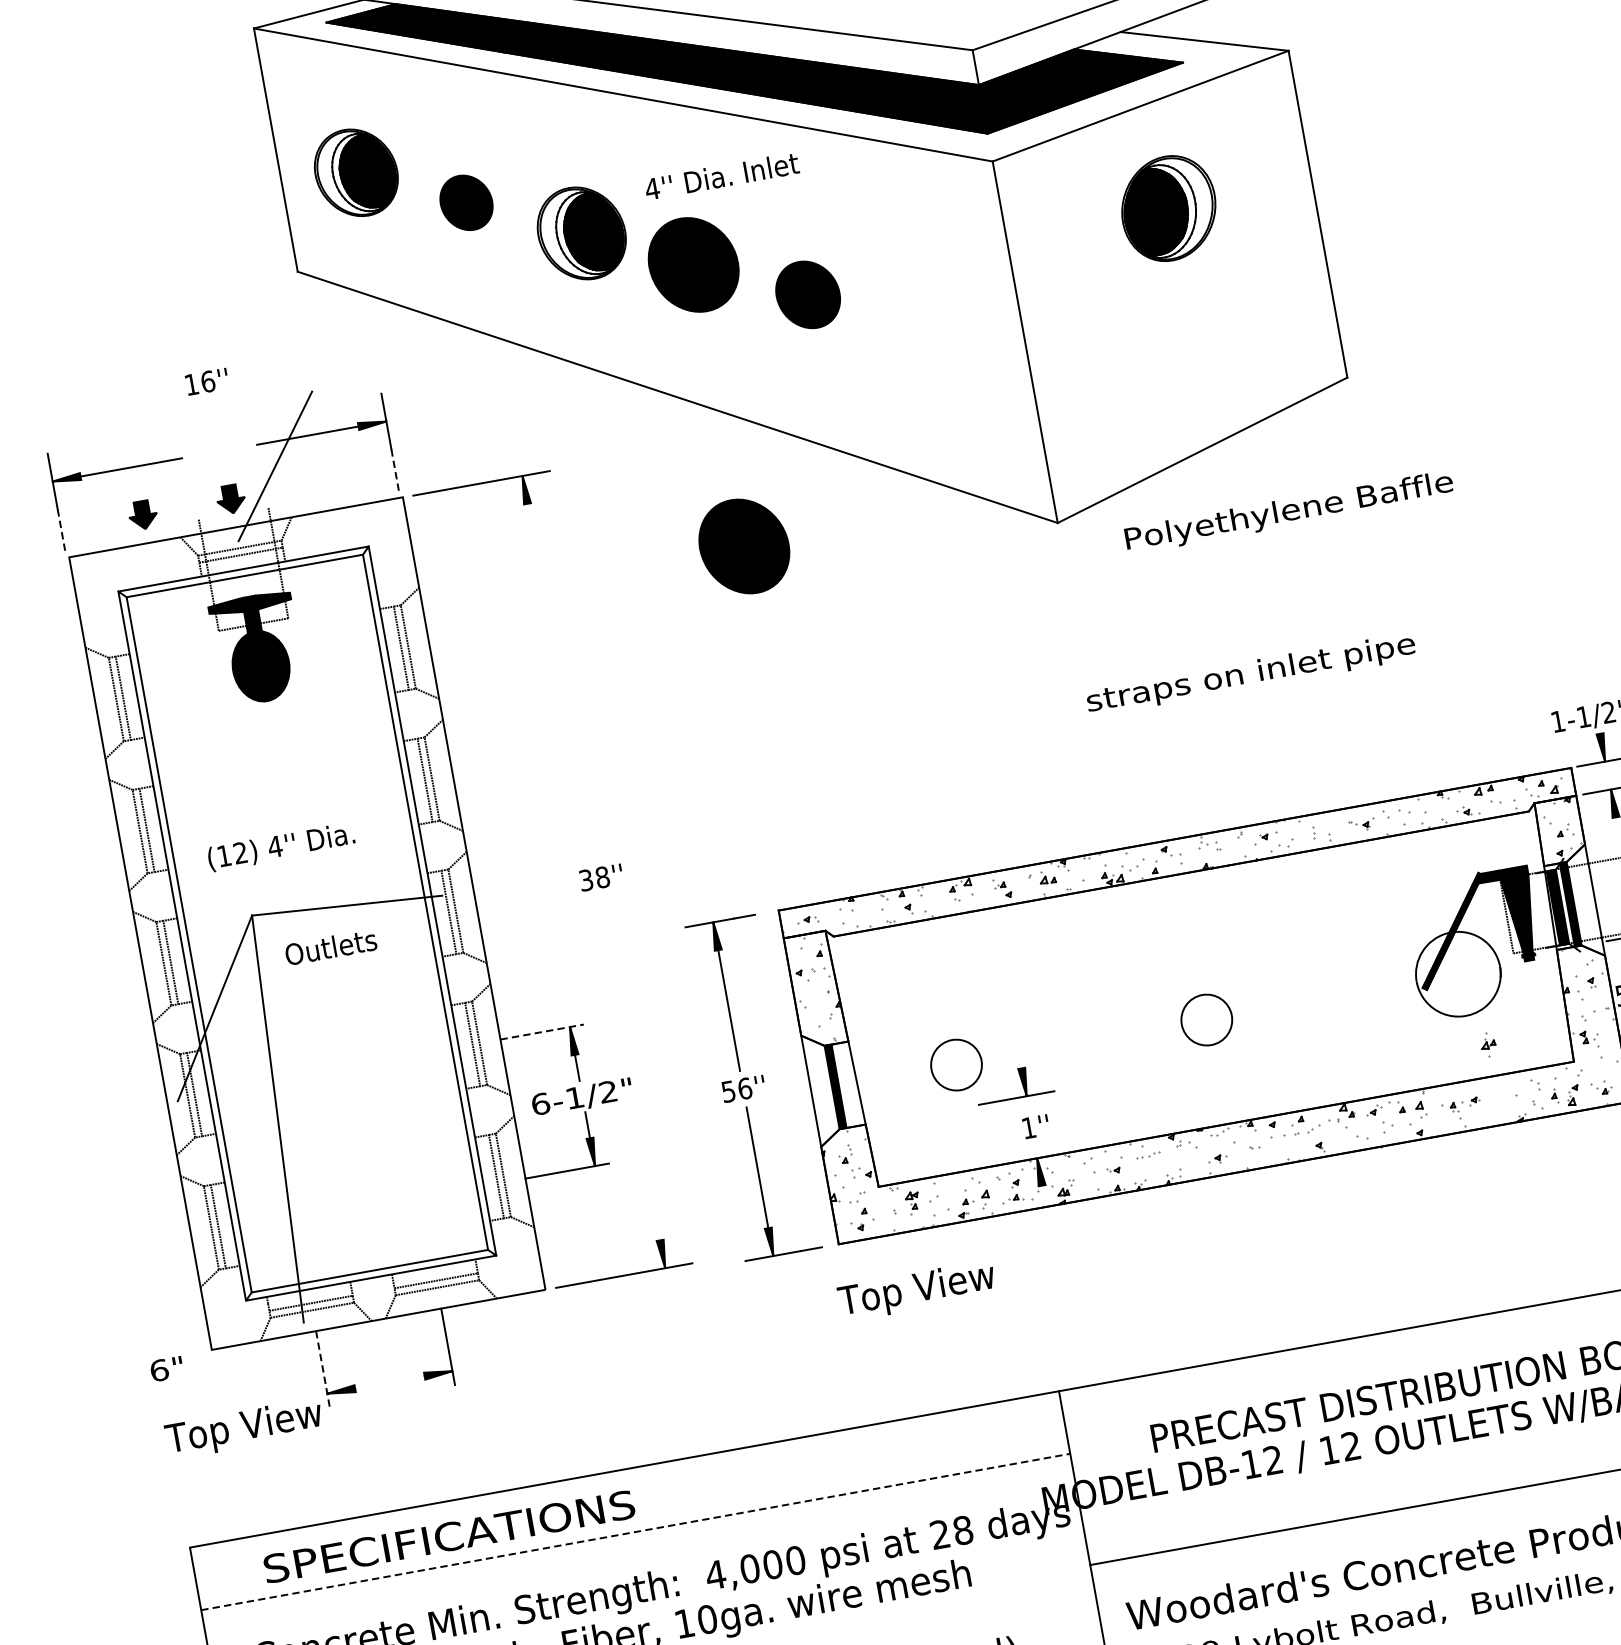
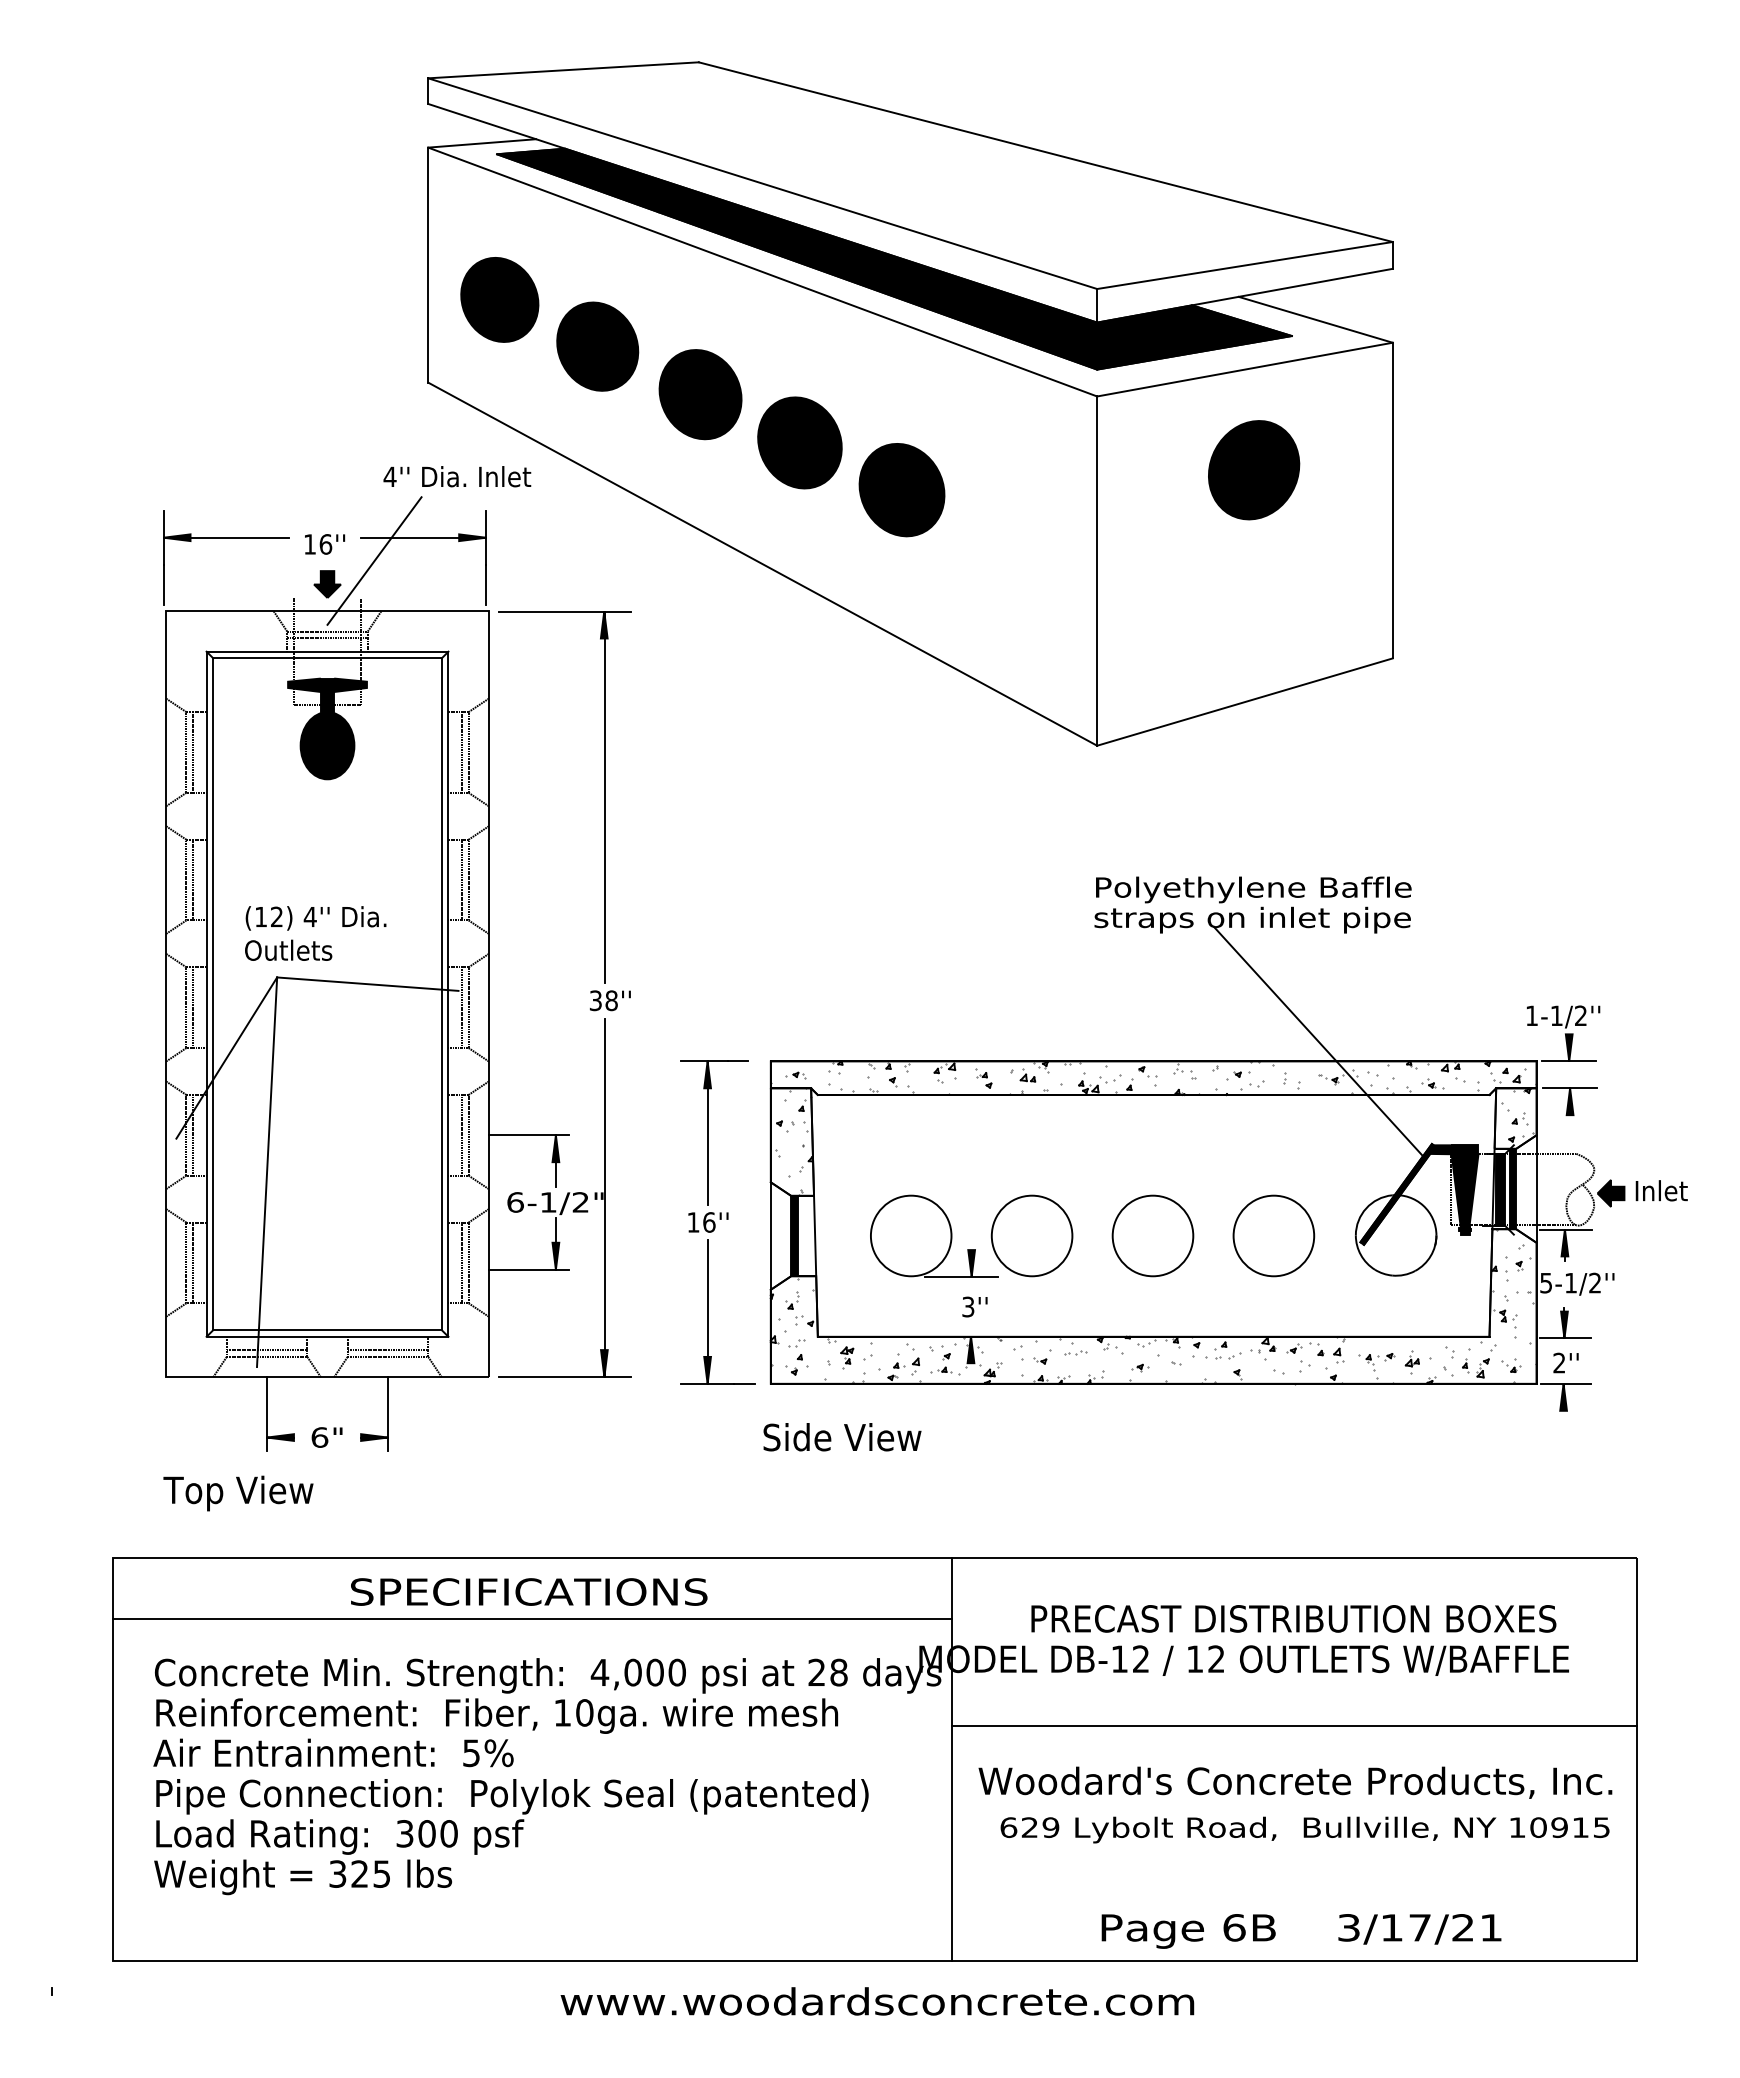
fill: (355, 172) -> (499, 299), added
text: (722, 176) -> (457, 476), moved
part: (466, 202) -> (597, 346), size x1.67
fill: (1168, 209) -> (1253, 470), added
fill: (581, 233) -> (700, 394), added
part: (807, 295) -> (901, 490), size x1.43
text: (207, 381) -> (325, 544), moved
line: (395, 470) -> (486, 585), dashed -> solid
text: (1289, 512) -> (1253, 889), moved
part: (143, 515) -> (242, 584), removed
line: (61, 531) -> (163, 585), dashed -> solid
part: (743, 546) -> (799, 714), removed
line: (557, 668) -> (604, 797), added
line: (1341, 787) -> (1318, 1041), added
text: (330, 946) -> (288, 949), moved
circle: (1331, 997) -> (1273, 1235), added
circle: (1206, 1019) -> (1152, 1235), size x1.67
line: (542, 1032) -> (529, 1135), dashed -> solid
circle: (1080, 1042) -> (1031, 1235), added
part: (1487, 1044) -> (1411, 1362), moved
circle: (955, 1064) -> (910, 1235), size x1.67
line: (631, 1082) -> (604, 1197), added
text: (728, 1091) -> (693, 1222), 56'' -> 16''
text: (1028, 1127) -> (968, 1306), 1'' -> 3''
text: (922, 1289) -> (841, 1440), Top View -> Side View
text: (166, 1369) -> (326, 1437), moved
line: (323, 1369) -> (267, 1414), dashed -> solid
text: (244, 1428) -> (238, 1493), moved
line: (635, 1531) -> (532, 1618), dashed -> solid
text: (449, 1536) -> (529, 1591), moved

